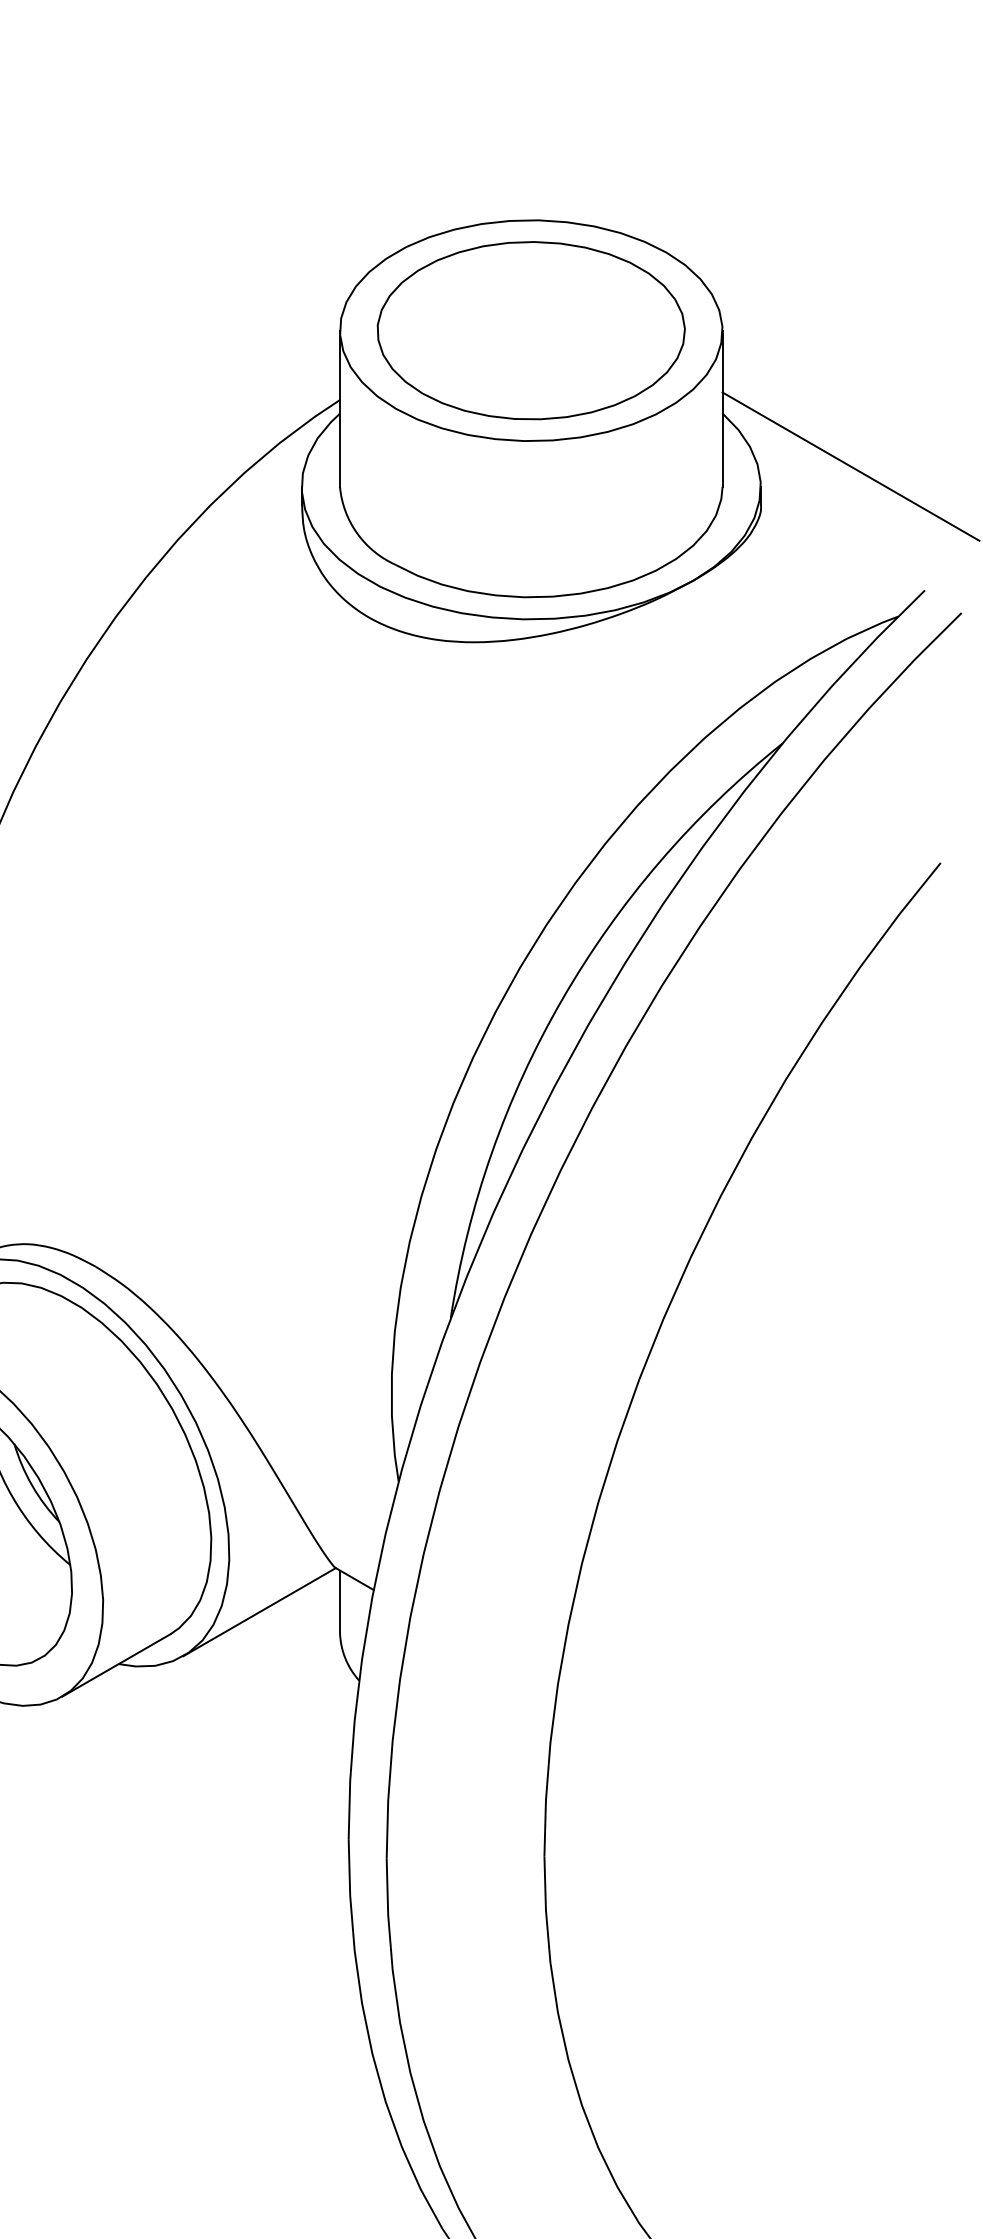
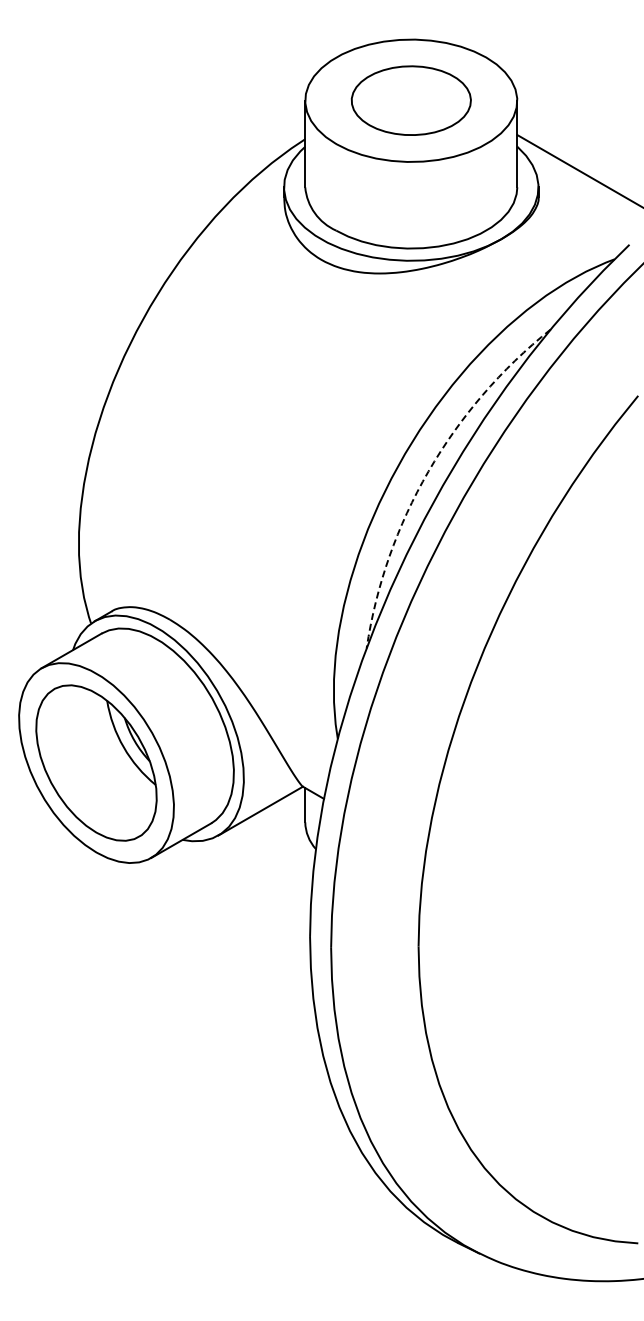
part: (531, 330) -> (411, 100), size x0.7
arc: (562, 999) -> (428, 471), solid -> dashed

